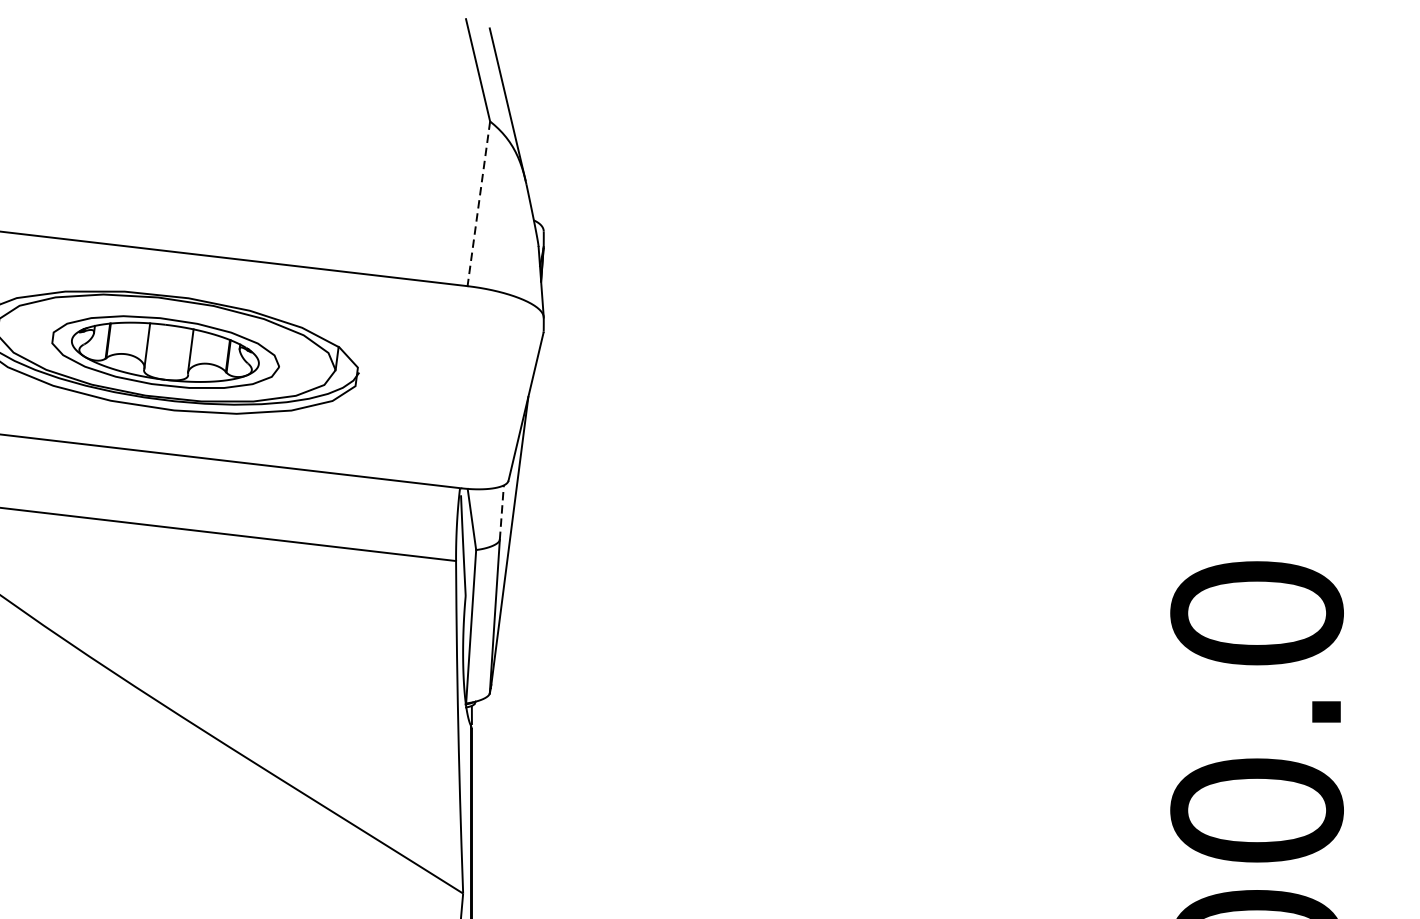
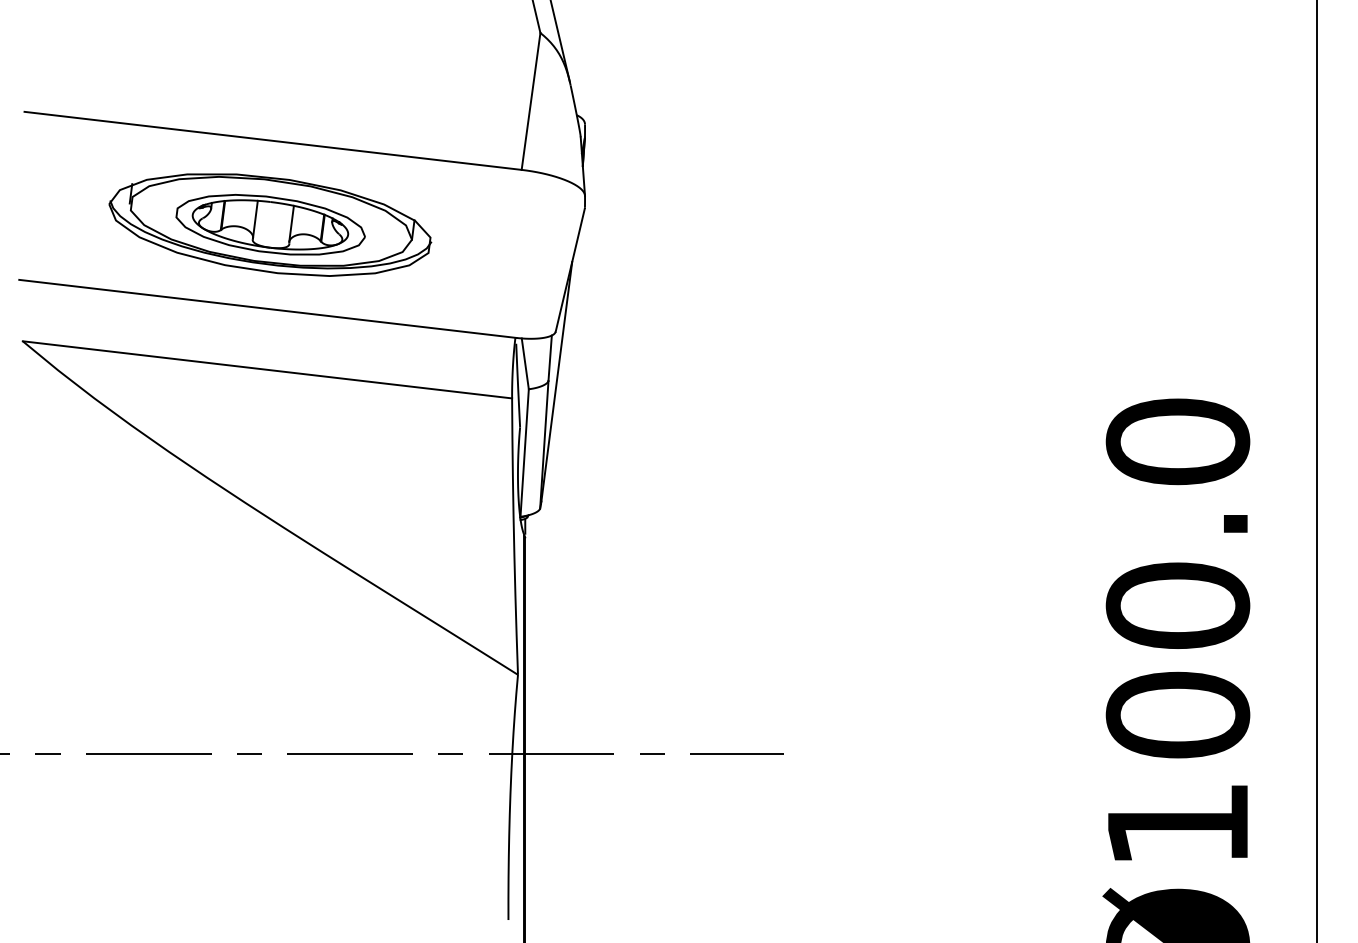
line: (478, 203) -> (530, 101), dashed -> solid
line: (502, 513) -> (550, 358), dashed -> solid

